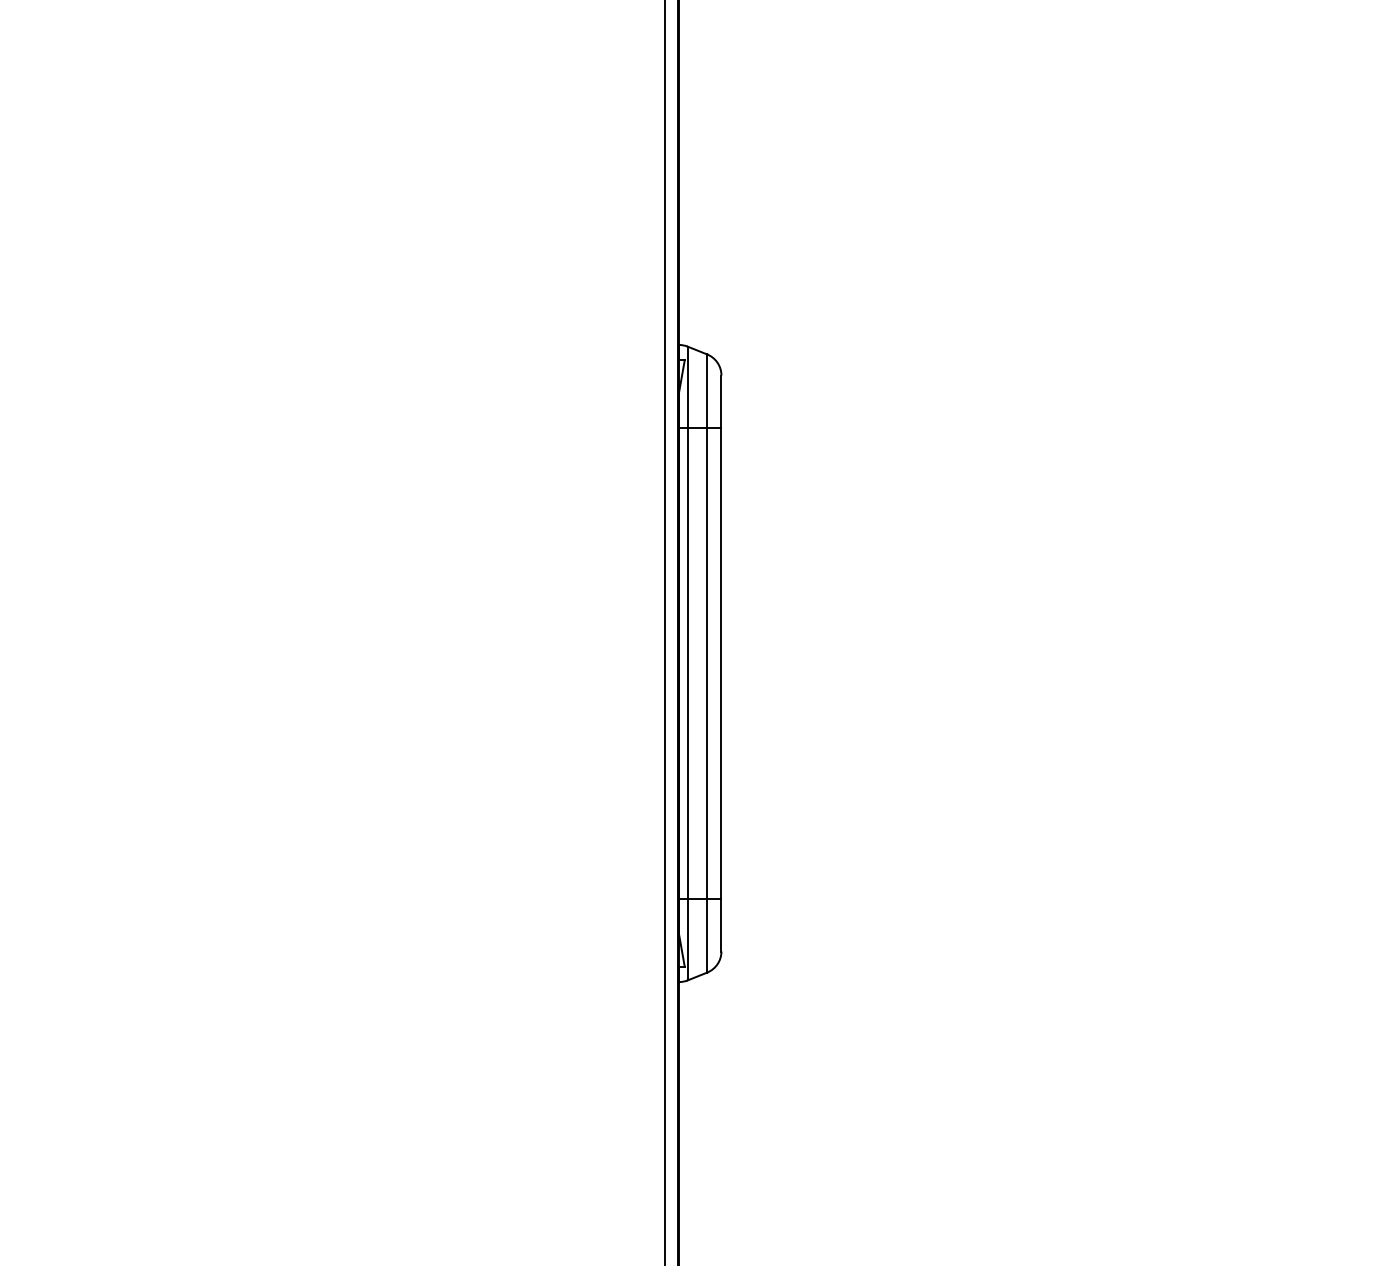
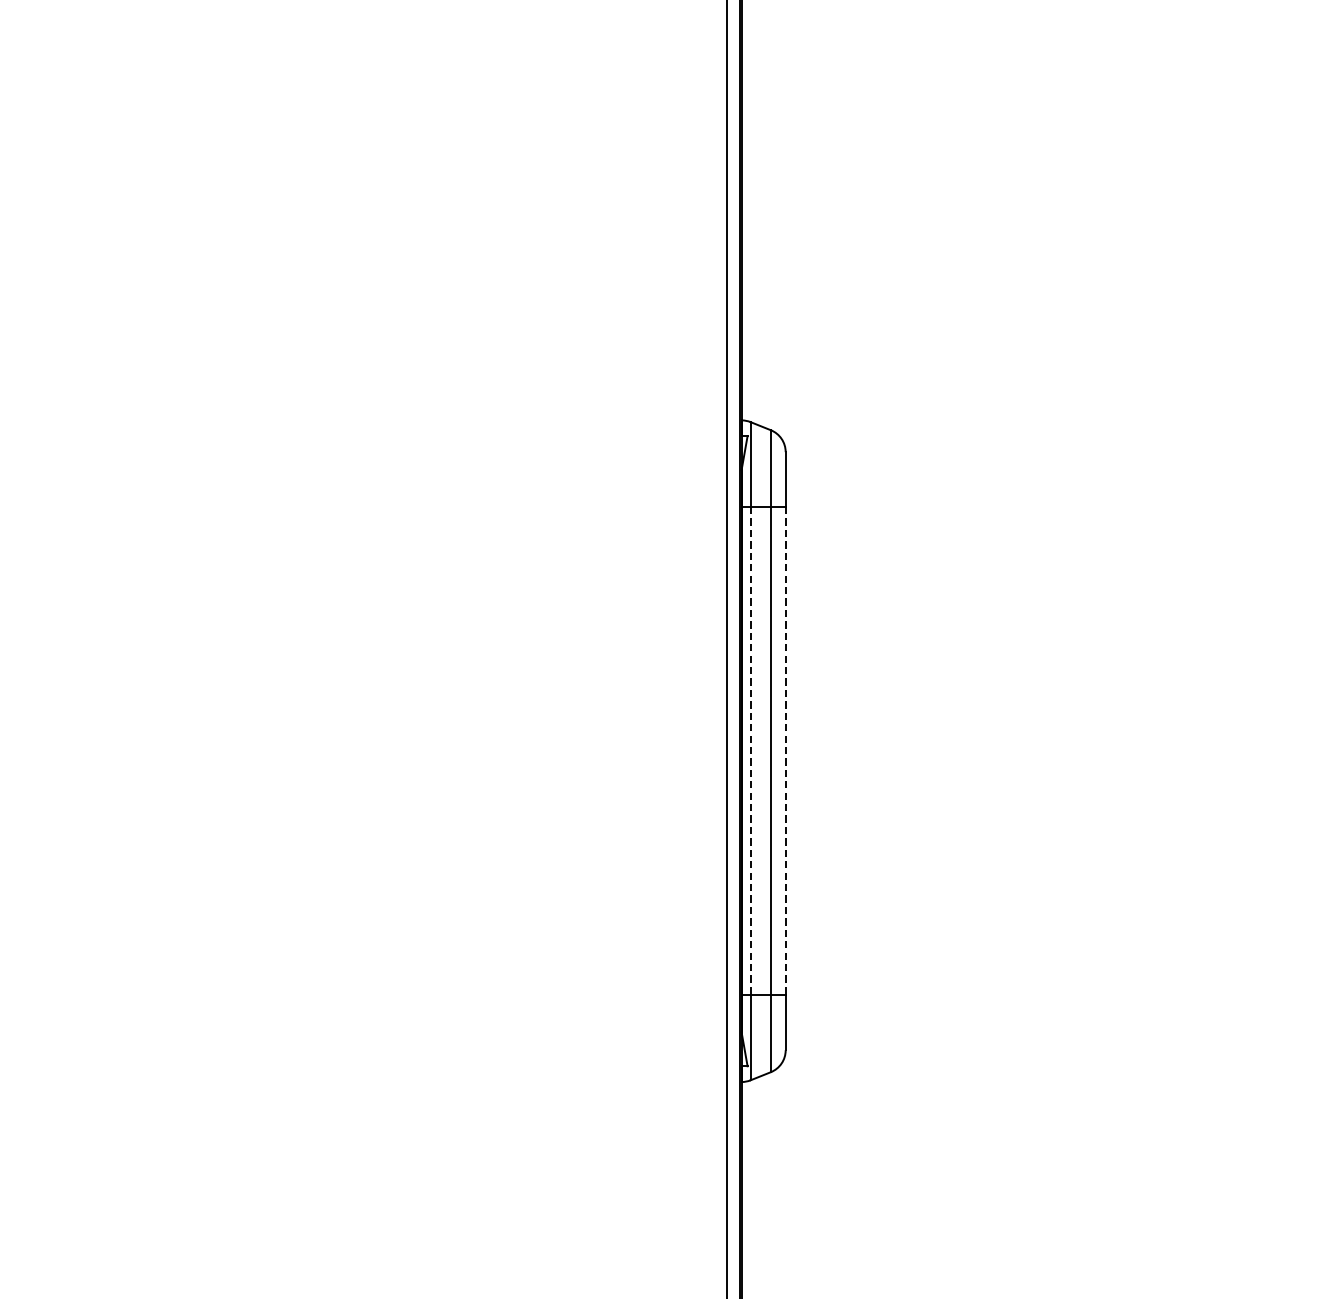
line: (687, 664) -> (750, 752), solid -> dashed
line: (721, 664) -> (785, 752), solid -> dashed

